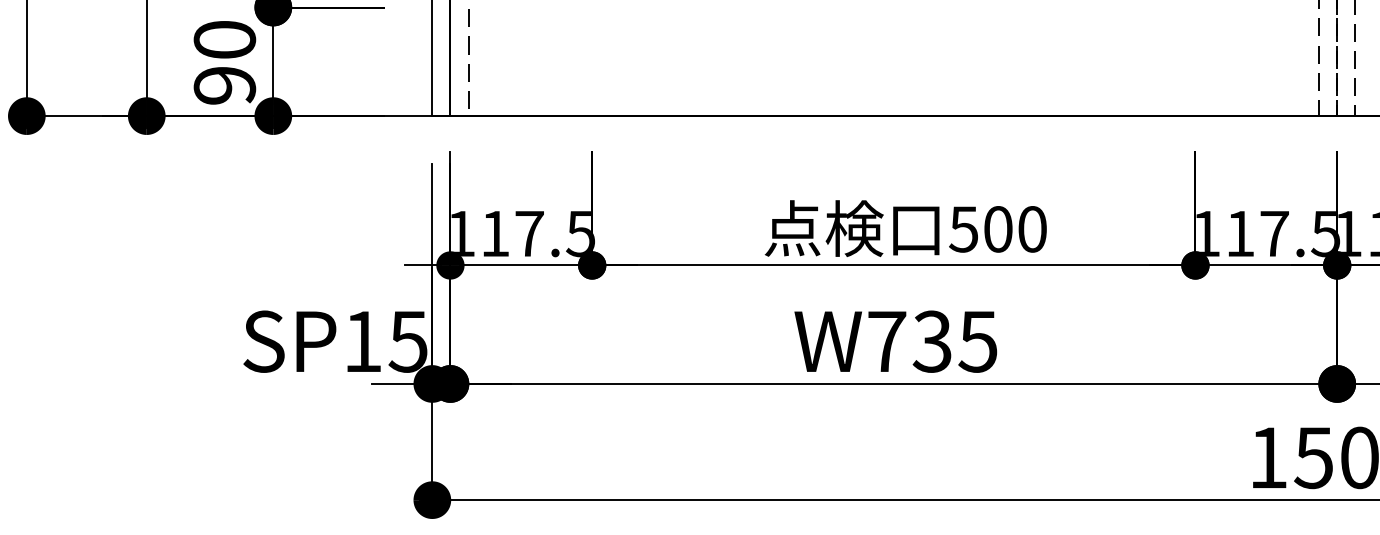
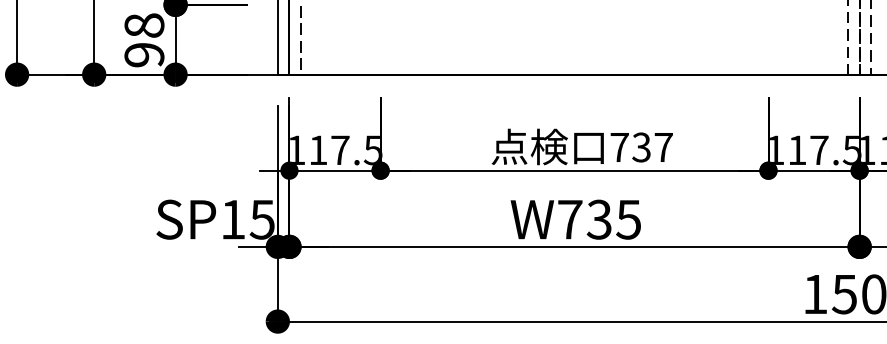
text: (224, 39) -> (144, 25), 90 -> 98
text: (997, 229) -> (641, 147), 500 -> 737

